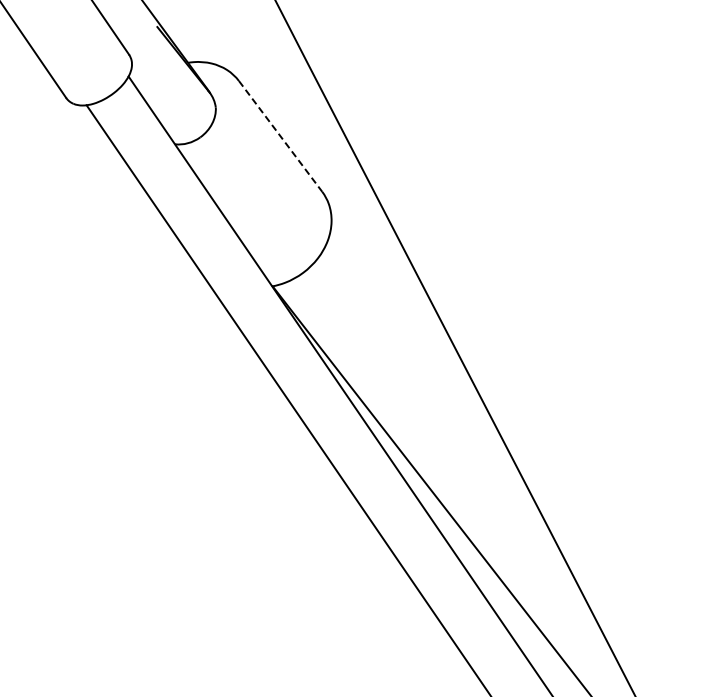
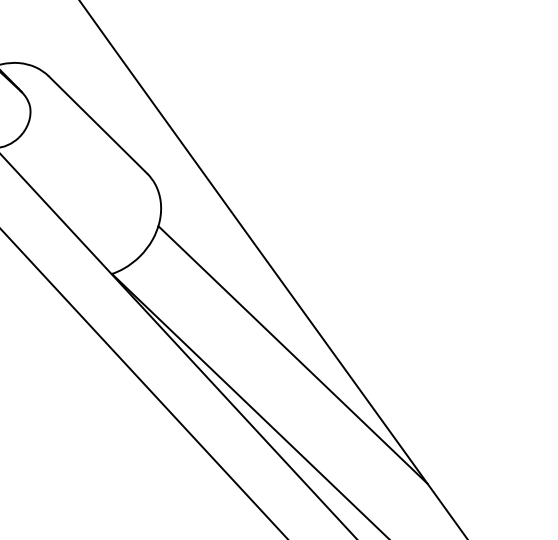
line: (280, 136) -> (97, 125), dashed -> solid
line: (440, 392) -> (293, 354), added

